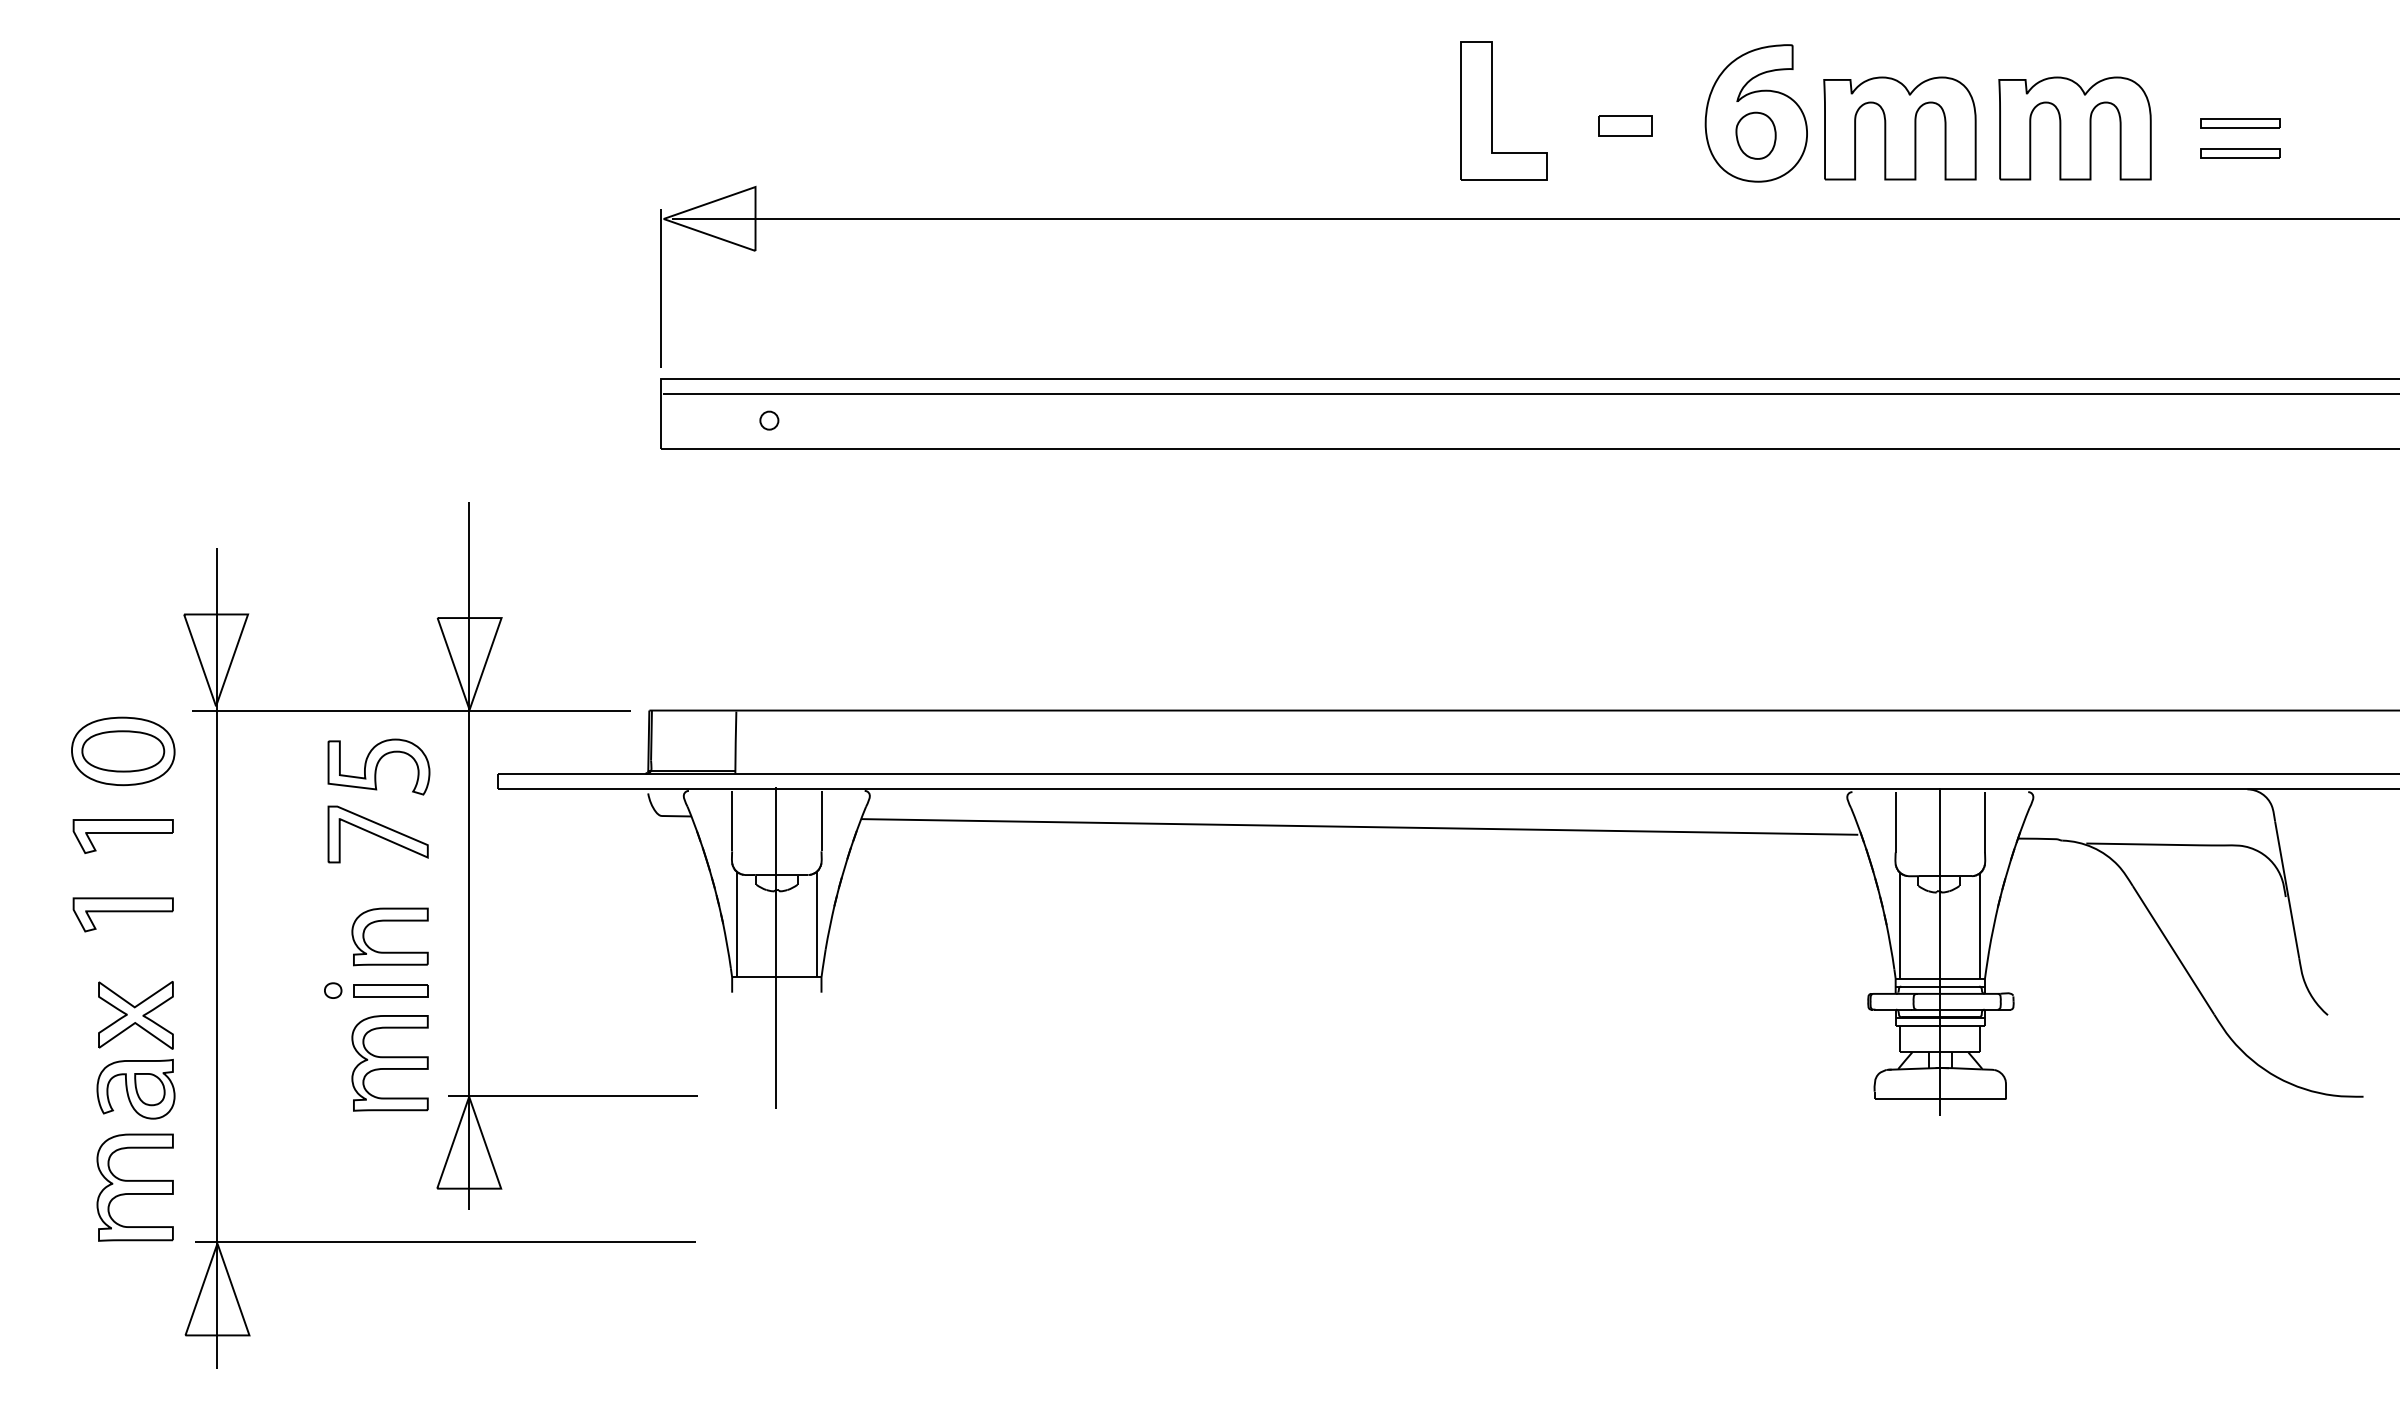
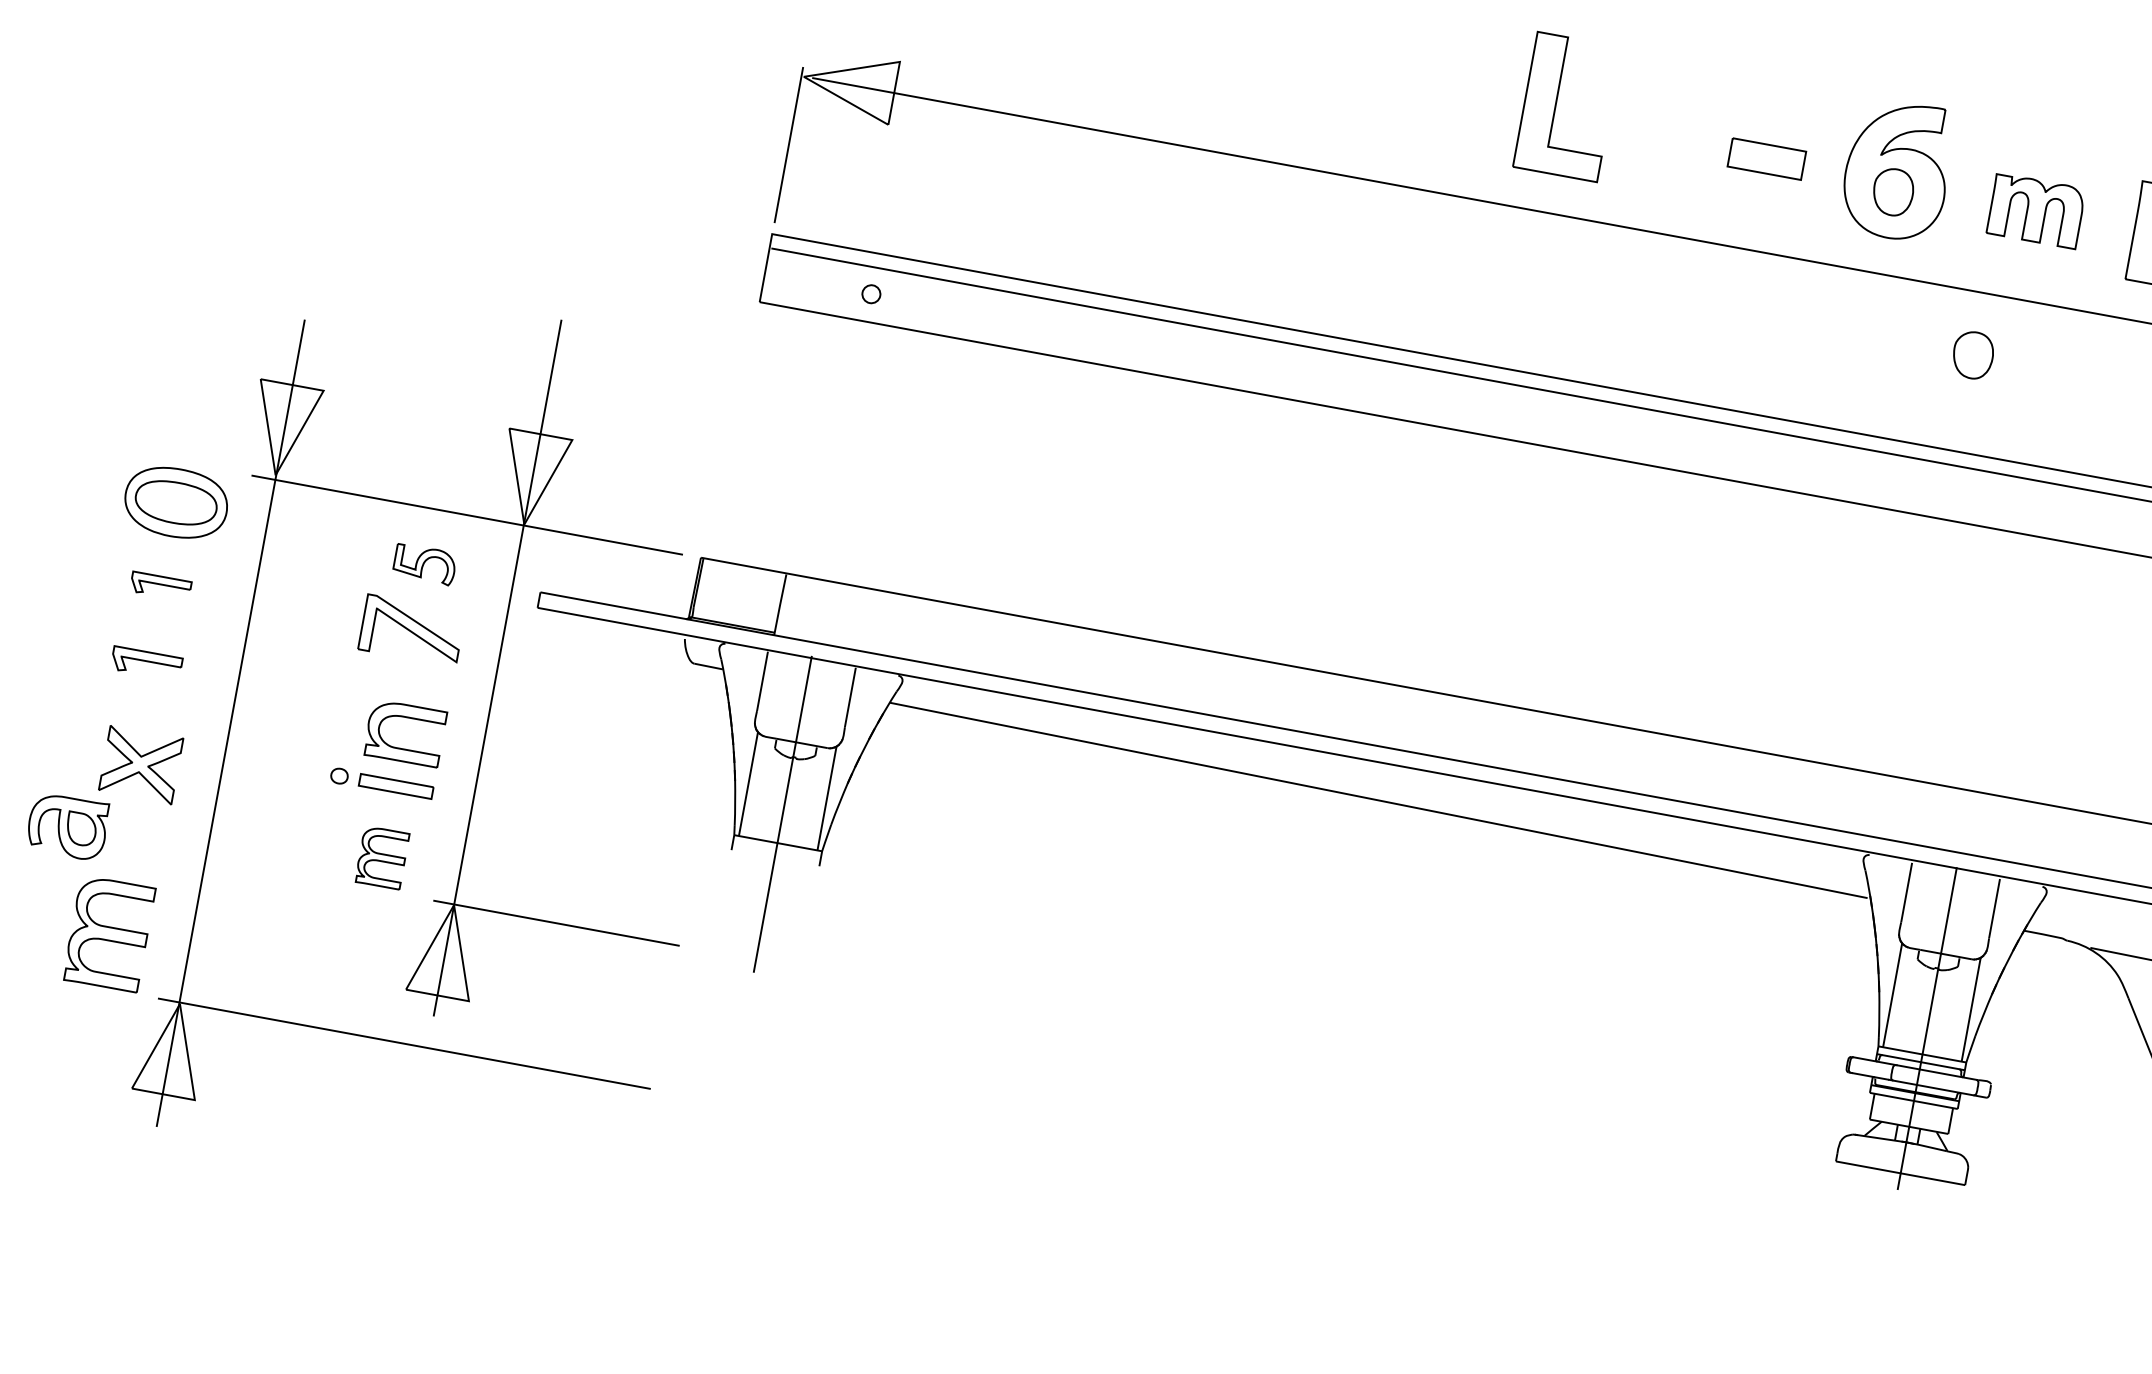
part: (1492, 110) -> (1556, 104), moved
part: (1625, 125) -> (1766, 158), size x1.4
part: (1899, 128) -> (2035, 210), size x0.6
part: (1863, 281) -> (1972, 354), added
part: (378, 766) -> (424, 563), size x0.6
part: (122, 836) -> (160, 586), size x0.6
part: (122, 914) -> (145, 663), size x0.7
part: (389, 1063) -> (381, 857), size x0.6
part: (135, 1089) -> (67, 826), moved

